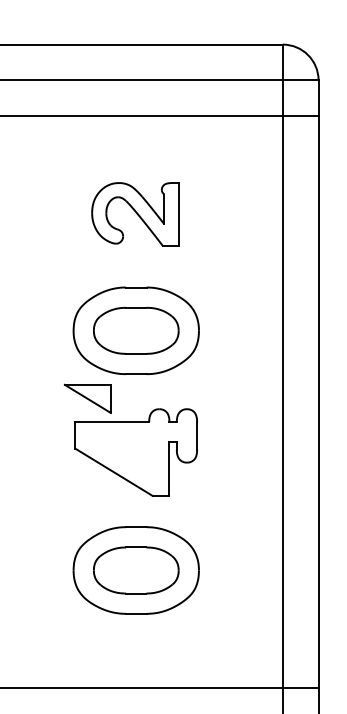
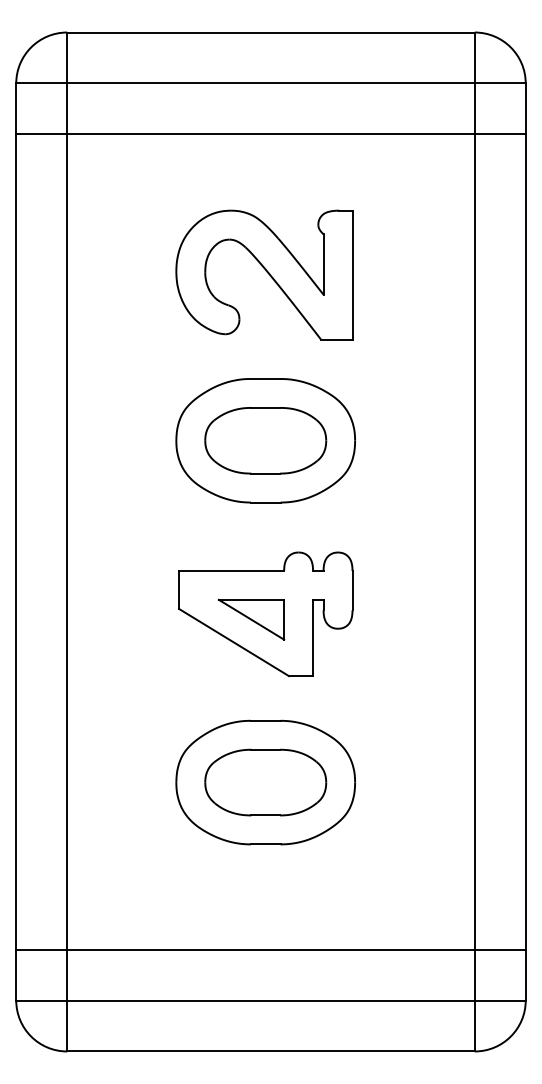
part: (135, 214) -> (264, 274), size x1.43
part: (87, 398) -> (251, 619), moved

